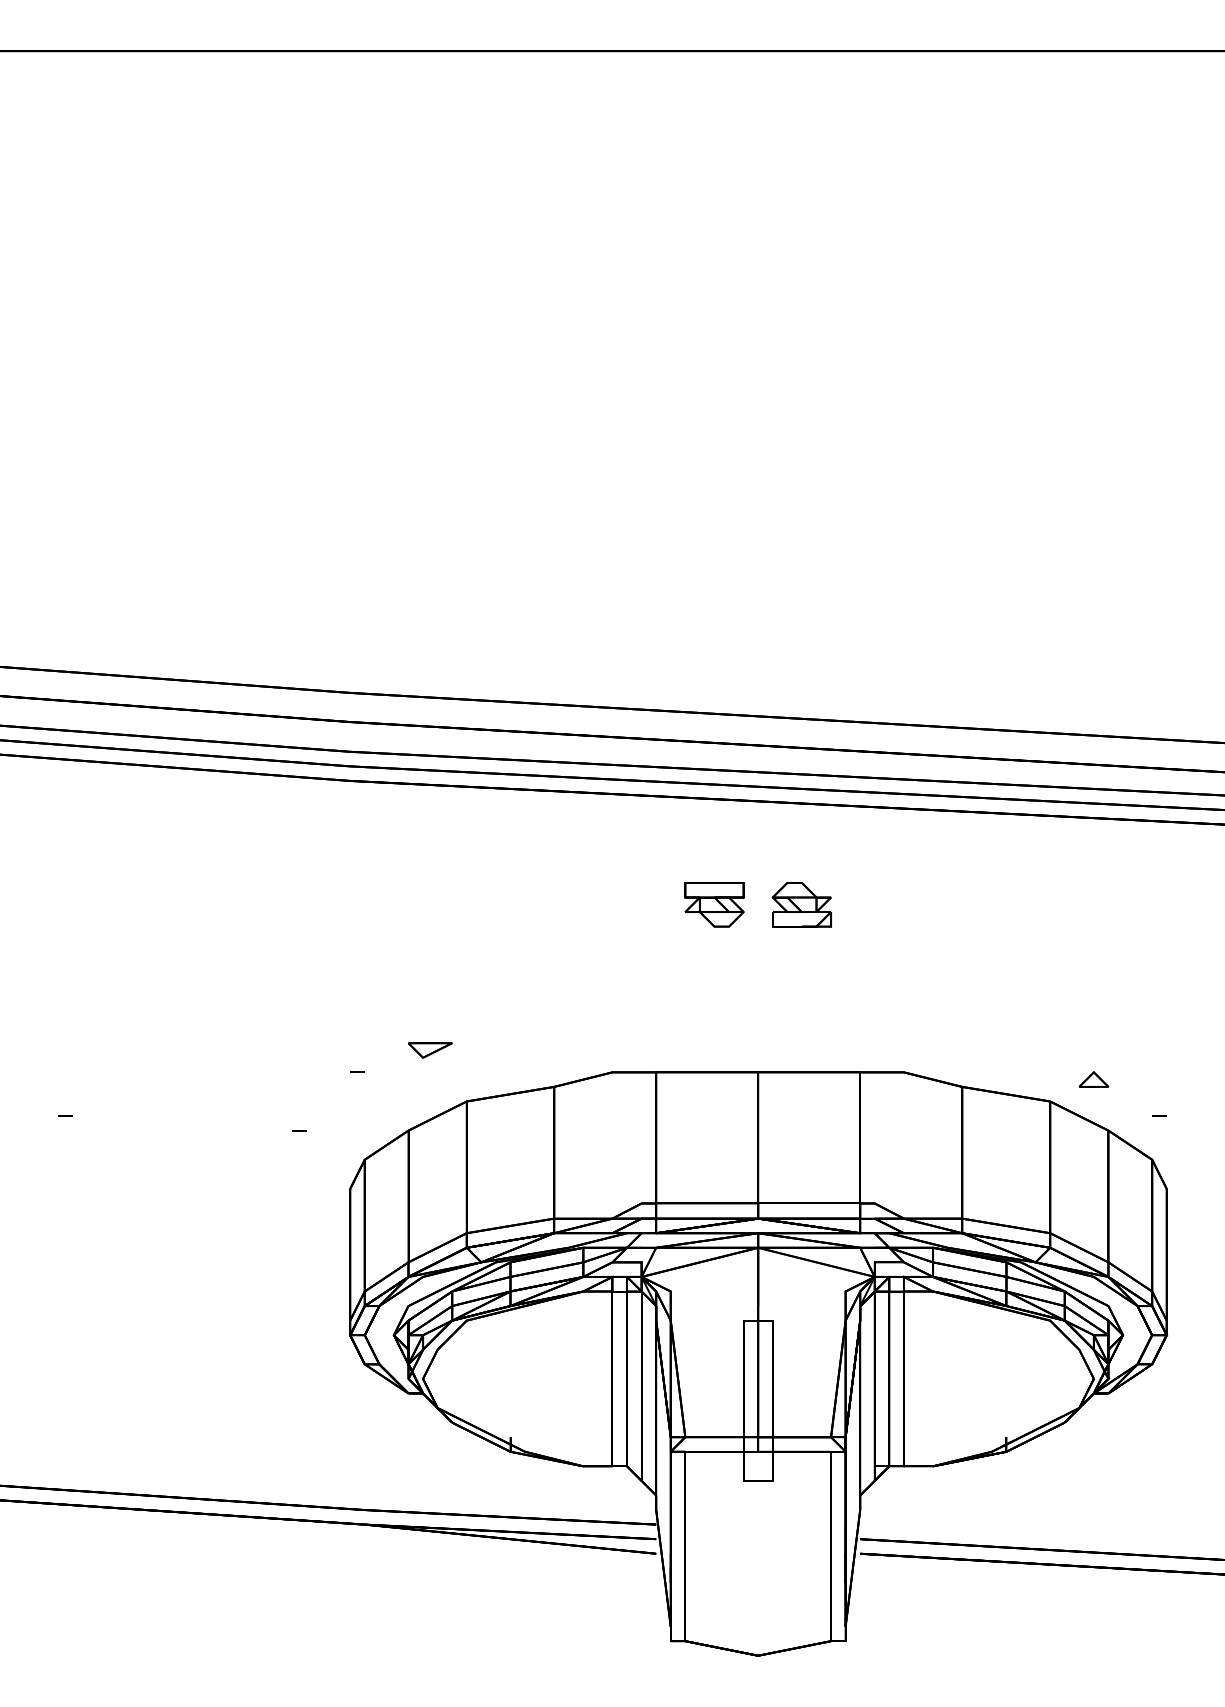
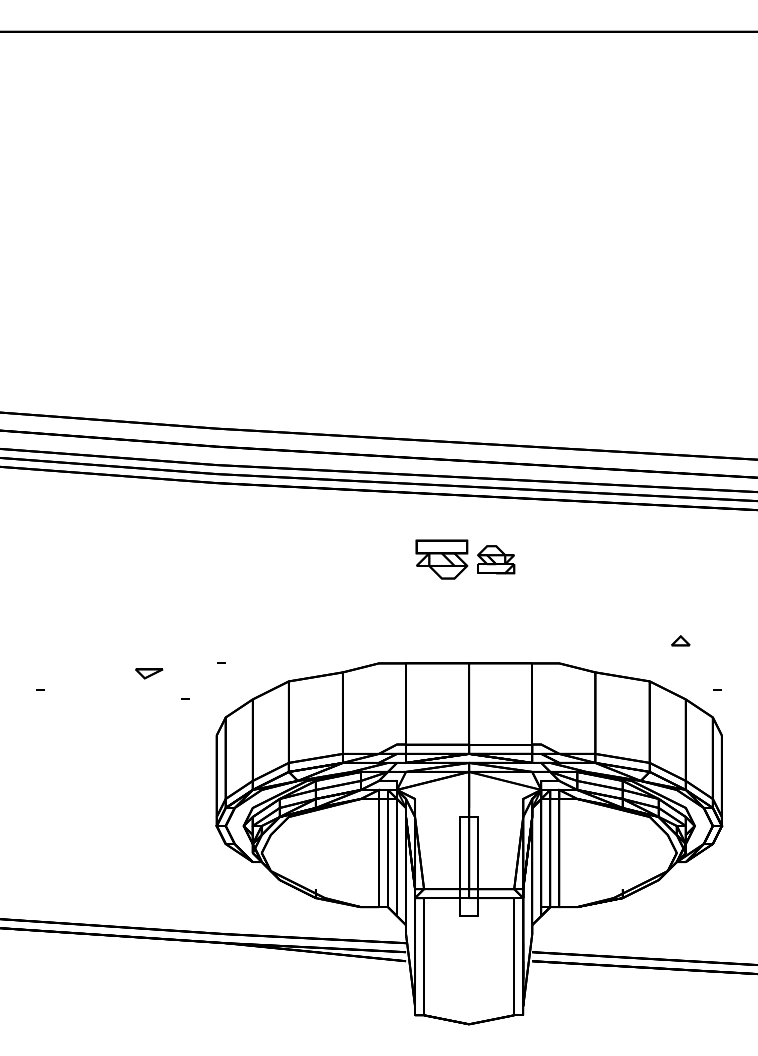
part: (715, 904) -> (442, 559), size x1.4
part: (430, 1049) -> (149, 673), moved
part: (1093, 1078) -> (680, 640), moved

